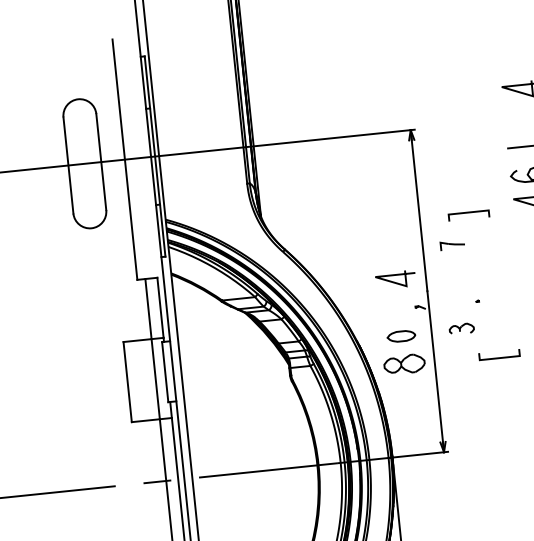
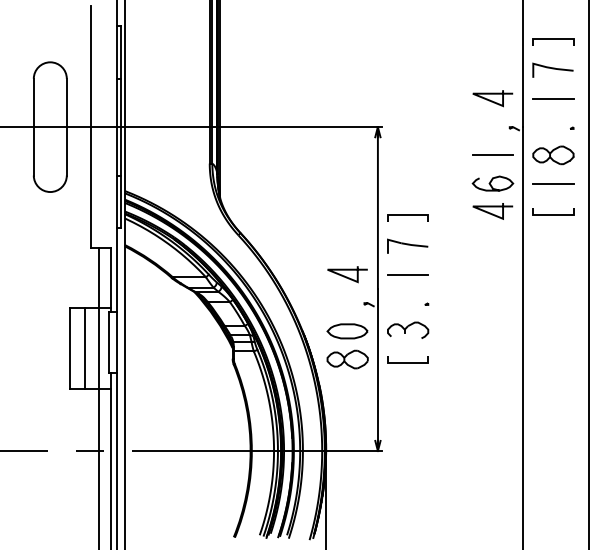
line: (468, 212) -> (407, 215), moved
part: (452, 244) -> (407, 245), size x1.67
line: (455, 273) -> (407, 274), added
part: (461, 328) -> (408, 329), size x1.67
part: (401, 336) -> (347, 331), size x1.43
line: (499, 357) -> (407, 362), moved
line: (141, 380) -> (84, 348), added

